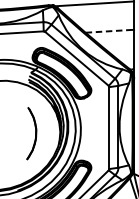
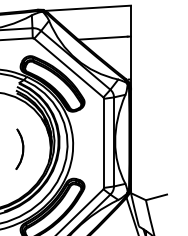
line: (108, 31) -> (103, 38), dashed -> solid
part: (31, 132) -> (19, 148), size x0.71

